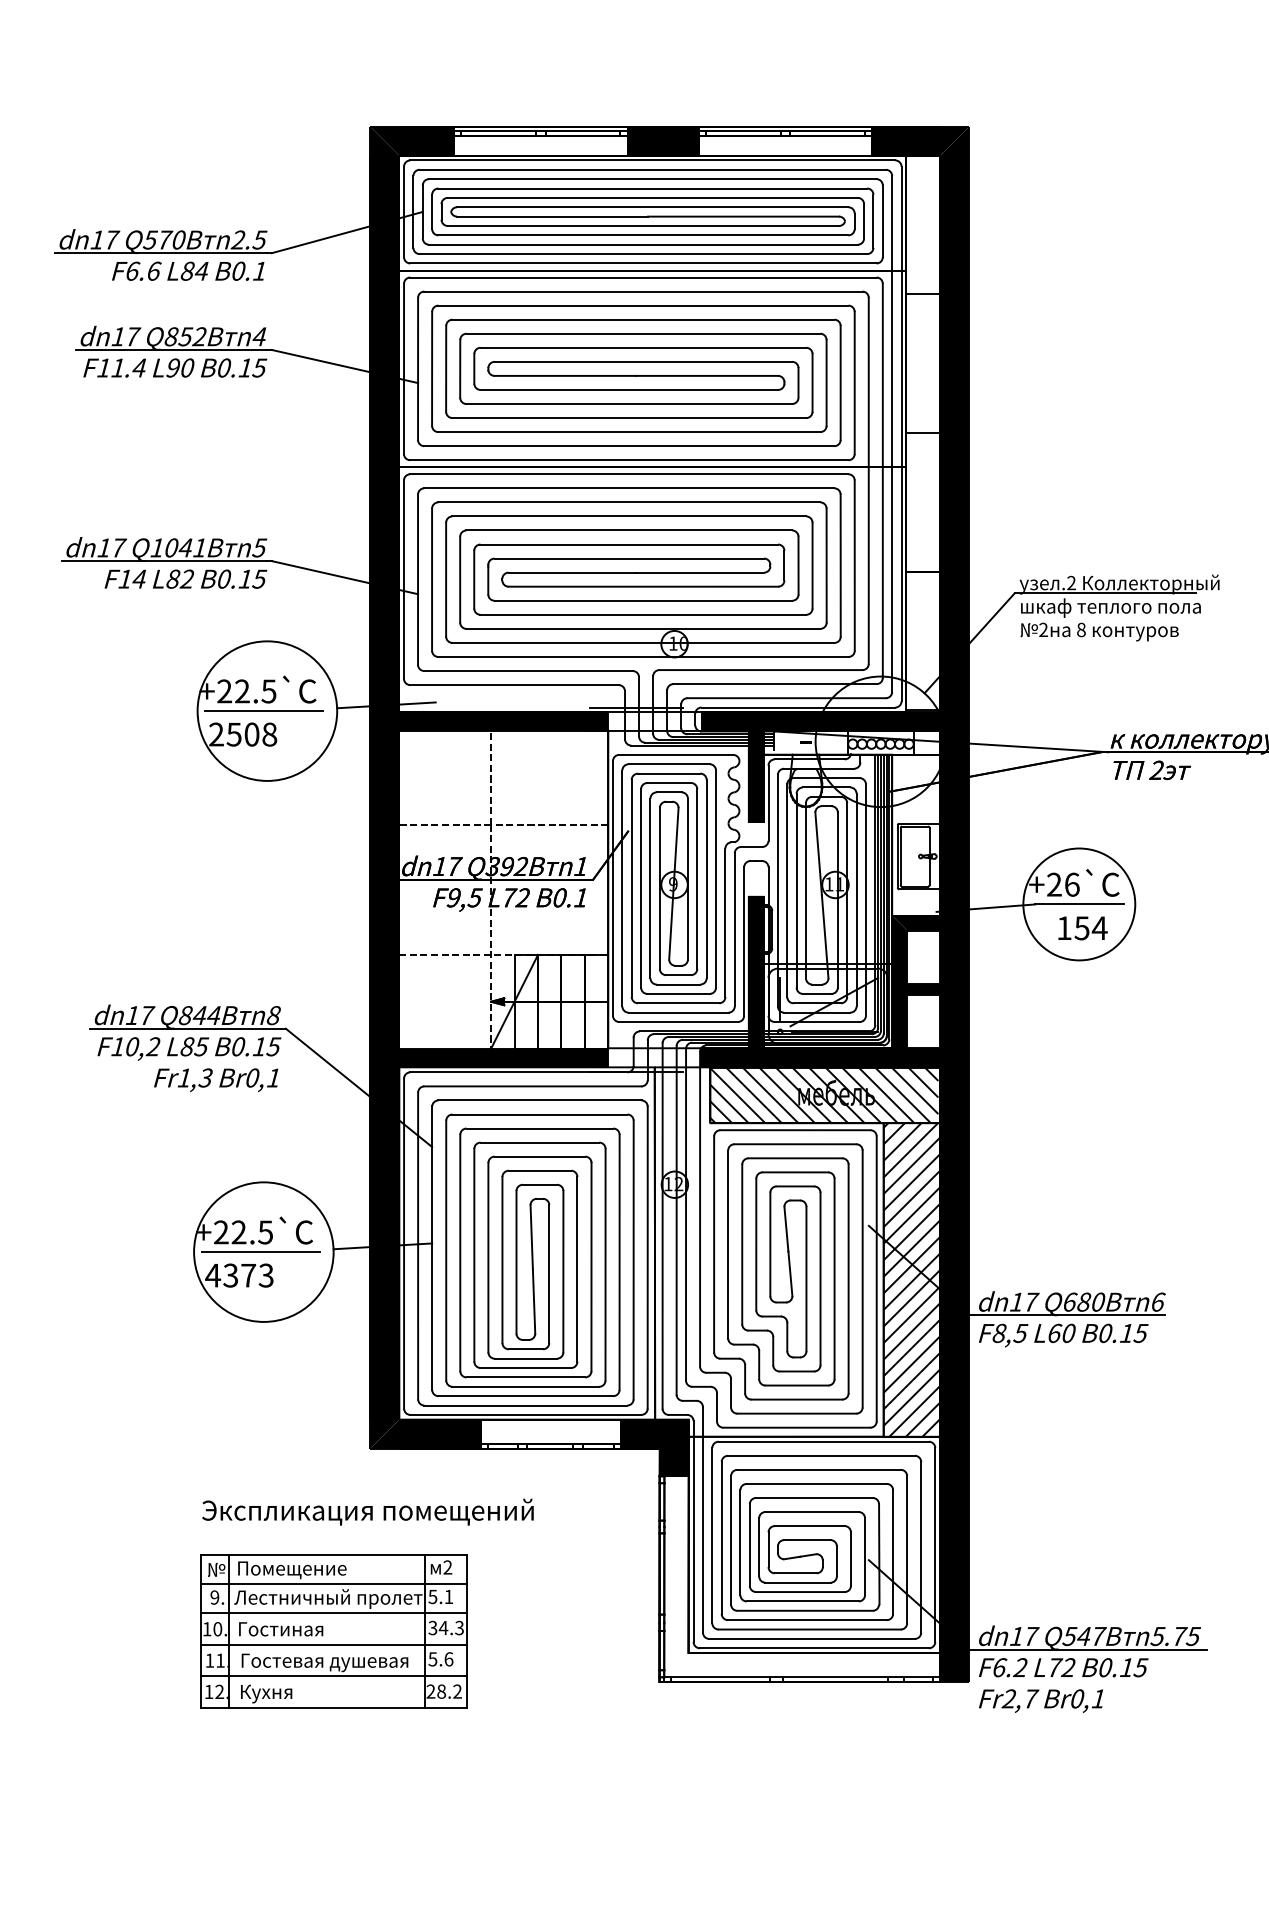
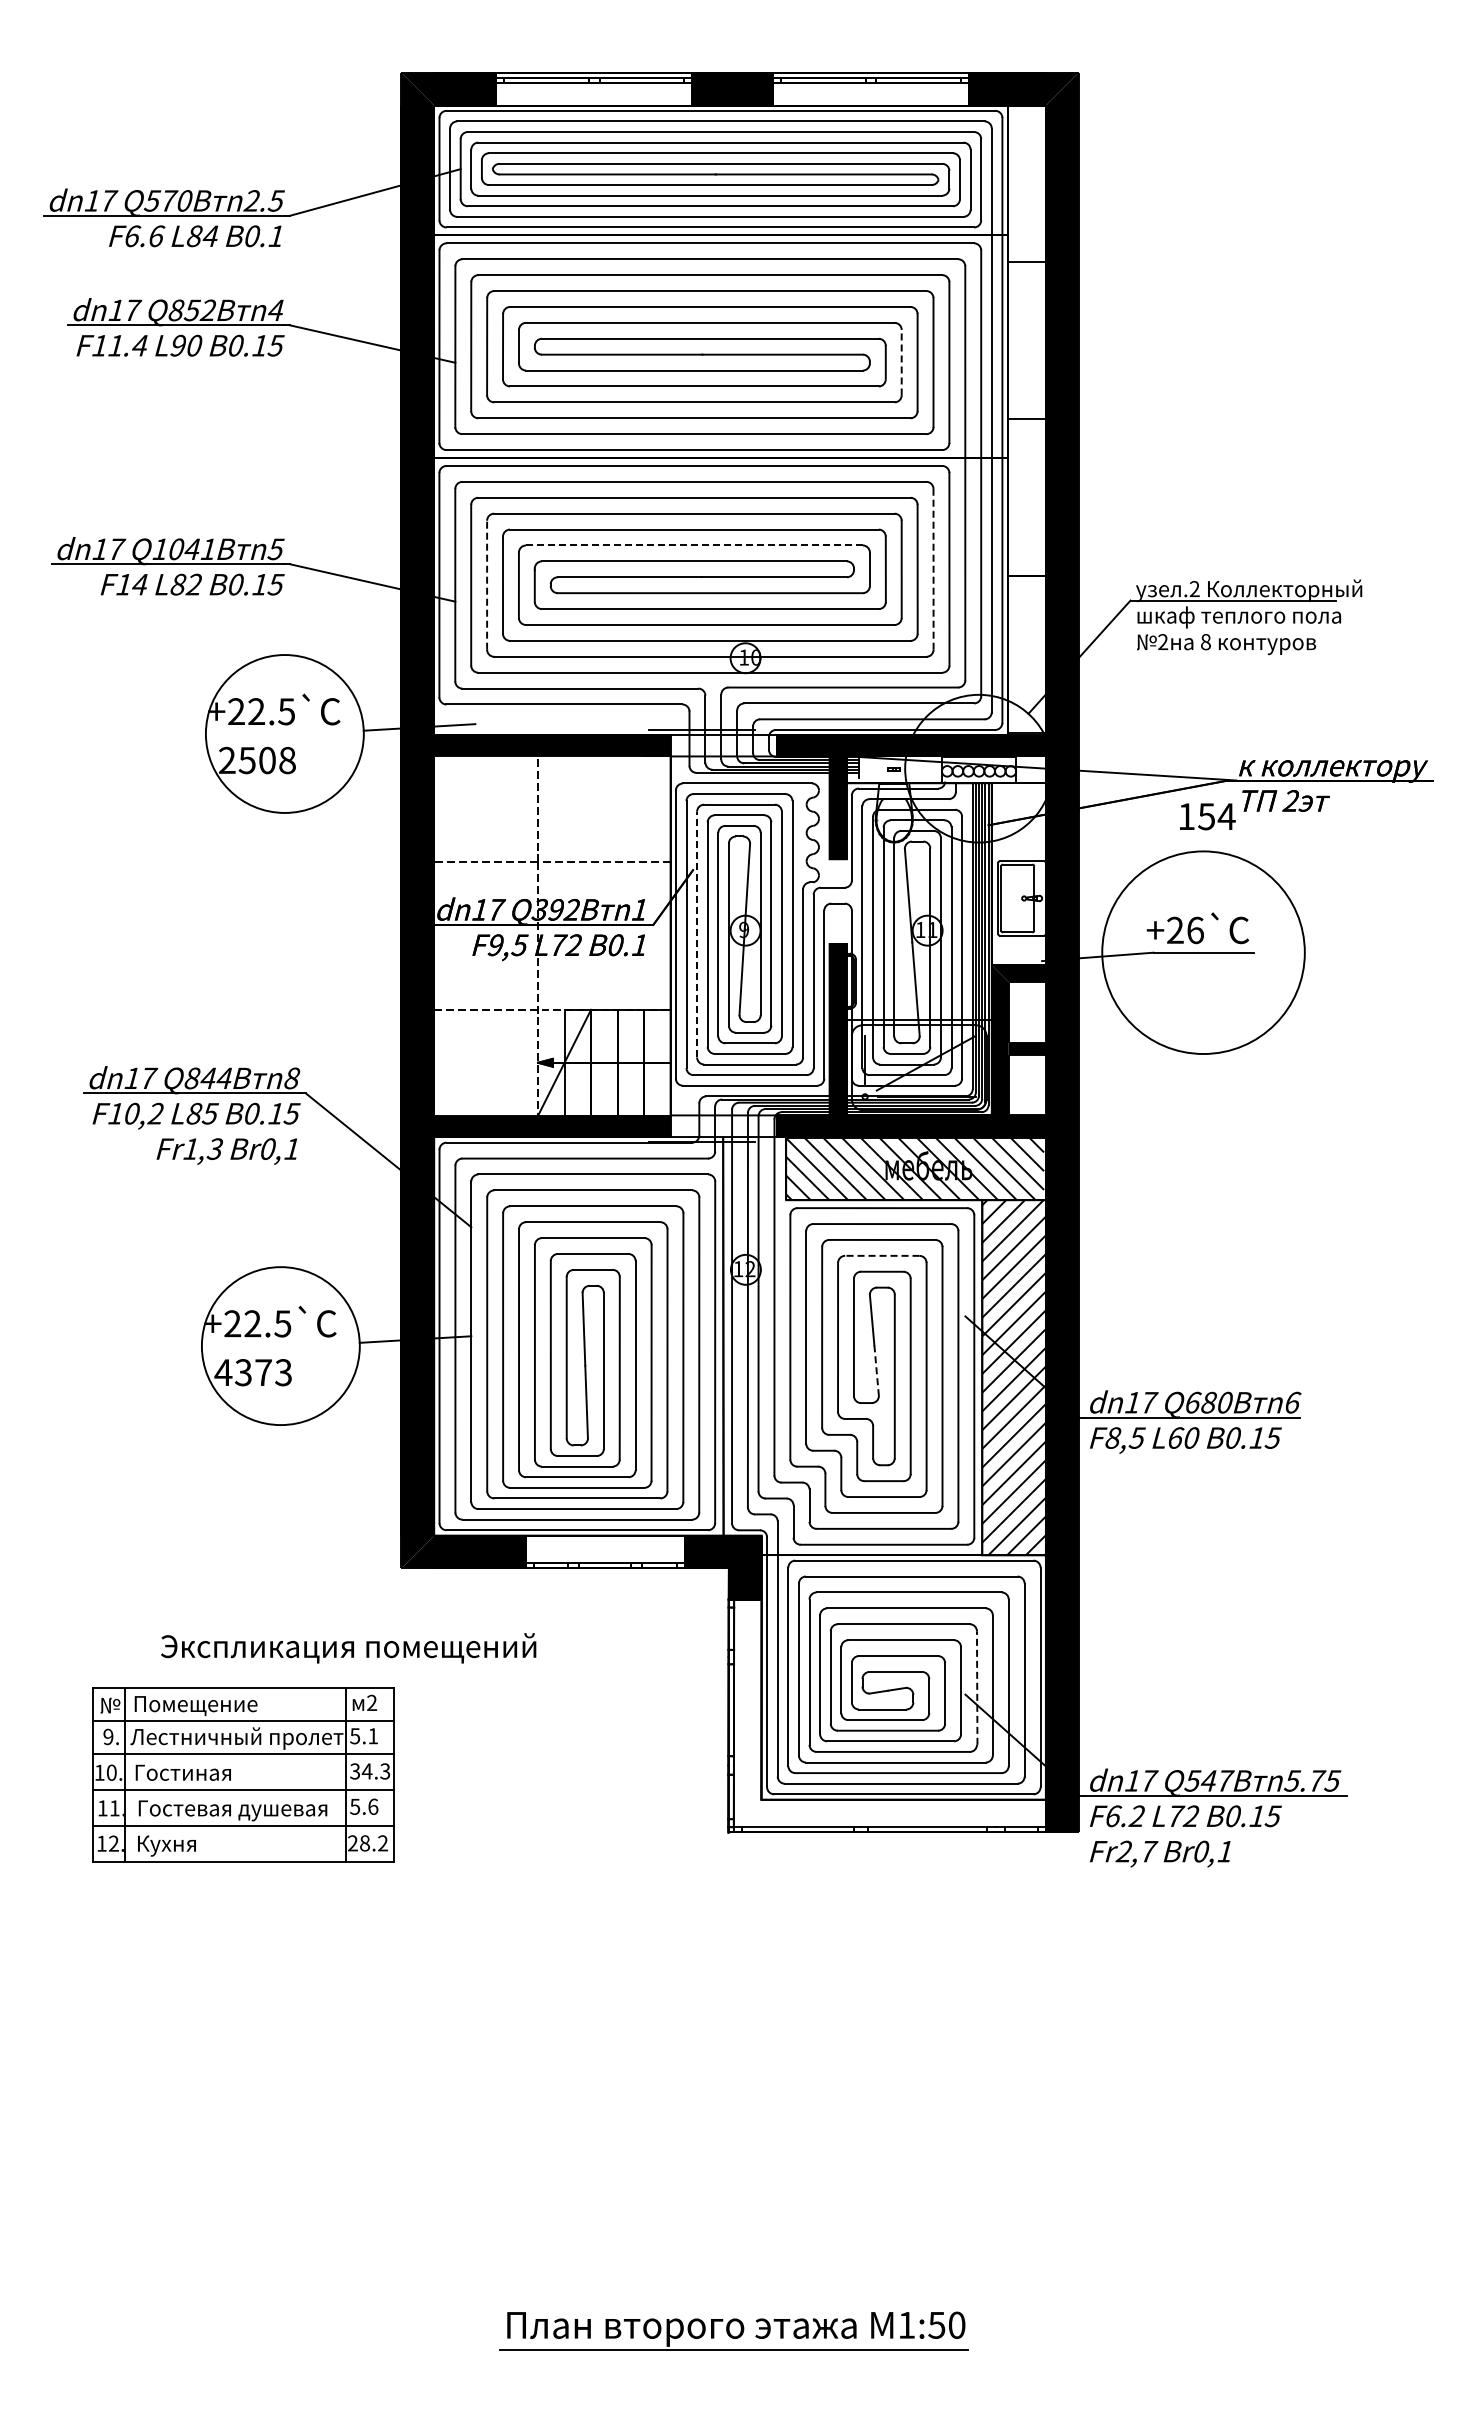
line: (812, 382) -> (901, 362), solid -> dashed
line: (629, 544) -> (694, 545), solid -> dashed
line: (840, 564) -> (933, 568), solid -> dashed
line: (446, 579) -> (487, 584), solid -> dashed
line: (264, 710) -> (281, 733), removed
line: (632, 888) -> (697, 934), solid -> dashed
circle: (1079, 904) -> (1203, 952), size x1.6
text: (1082, 928) -> (1207, 816), moved
line: (794, 1172) -> (881, 1255), solid -> dashed
line: (260, 1251) -> (277, 1345), removed
line: (790, 1274) -> (876, 1371), solid -> dashed
text: (367, 1512) -> (348, 1648), moved
line: (879, 1554) -> (977, 1688), solid -> dashed
part: (334, 1630) -> (243, 1774), moved

